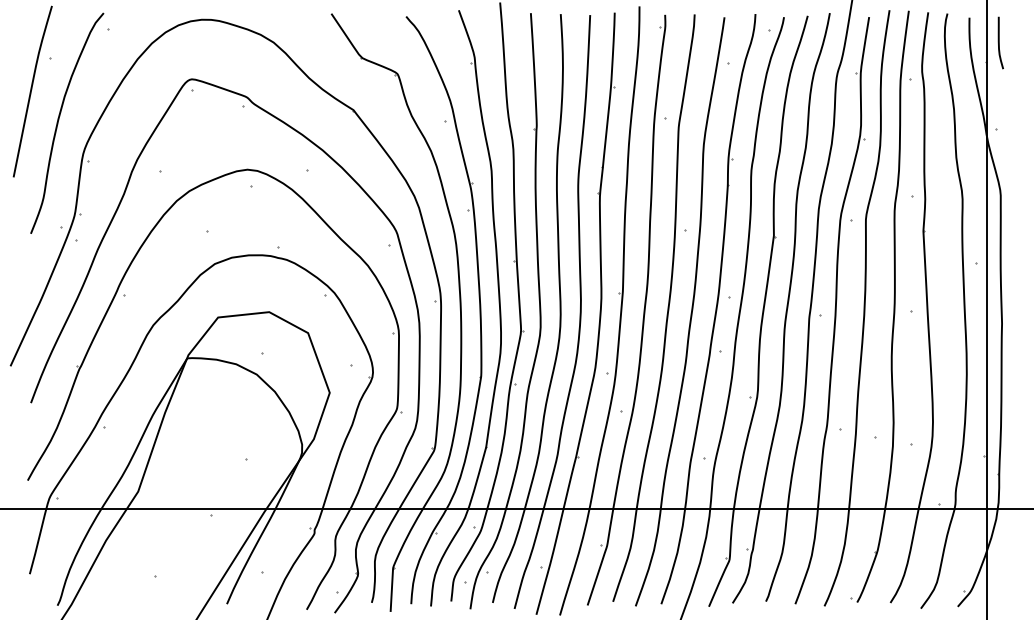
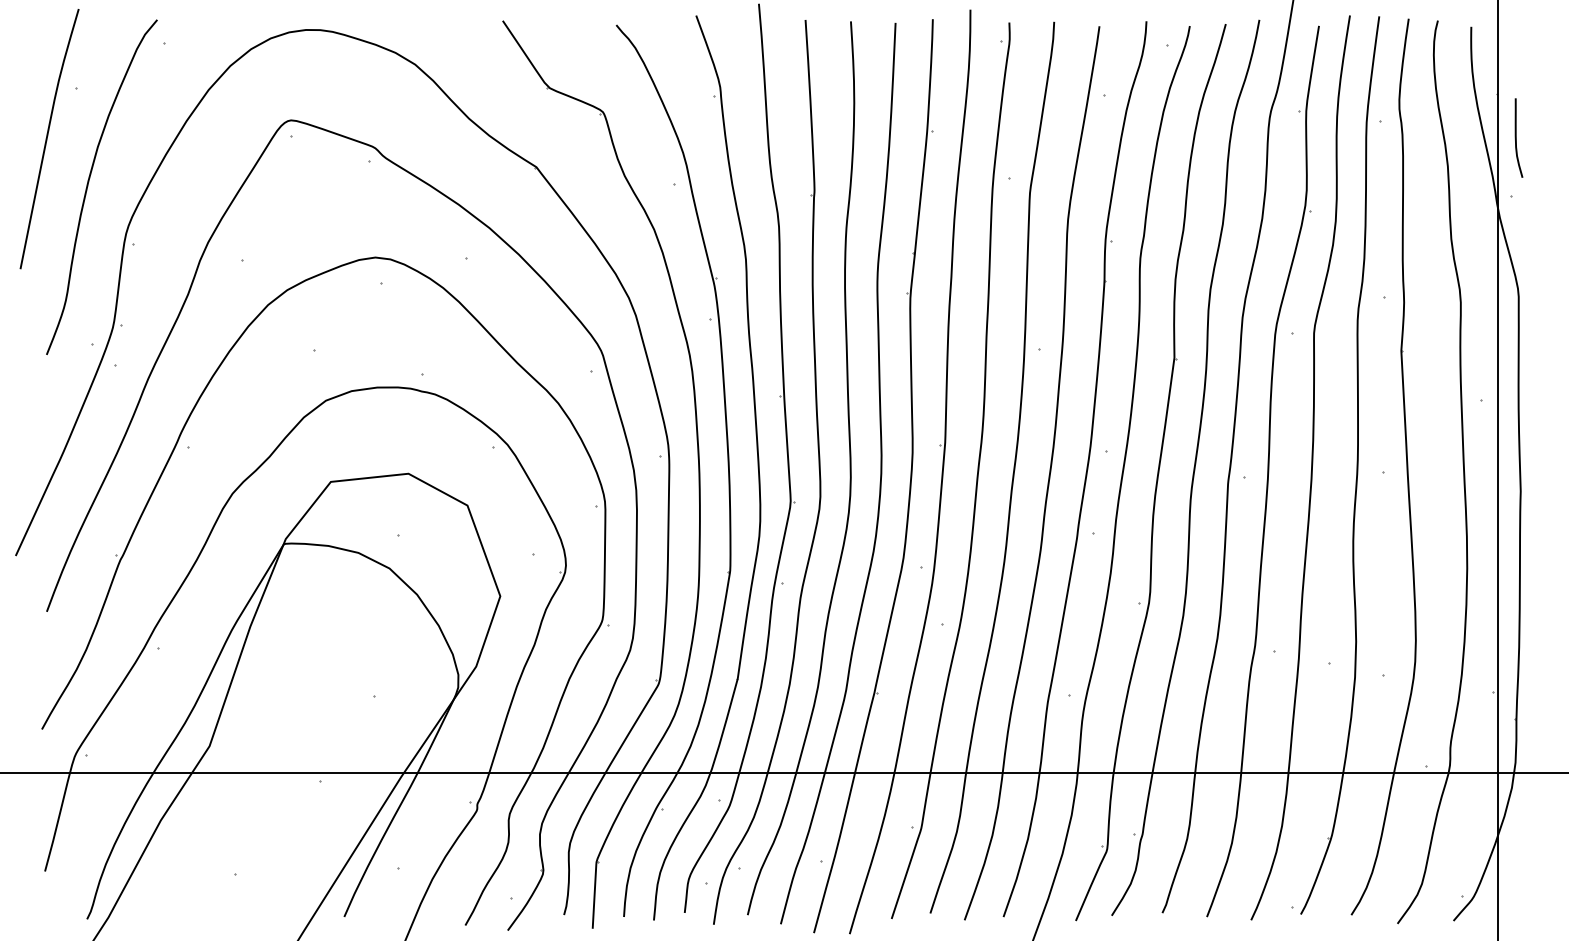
curve: (999, 42) -> (1516, 137), moved

